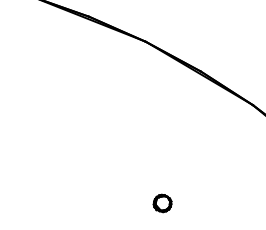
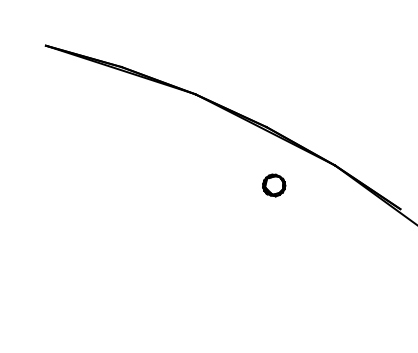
part: (162, 203) -> (274, 185), moved

